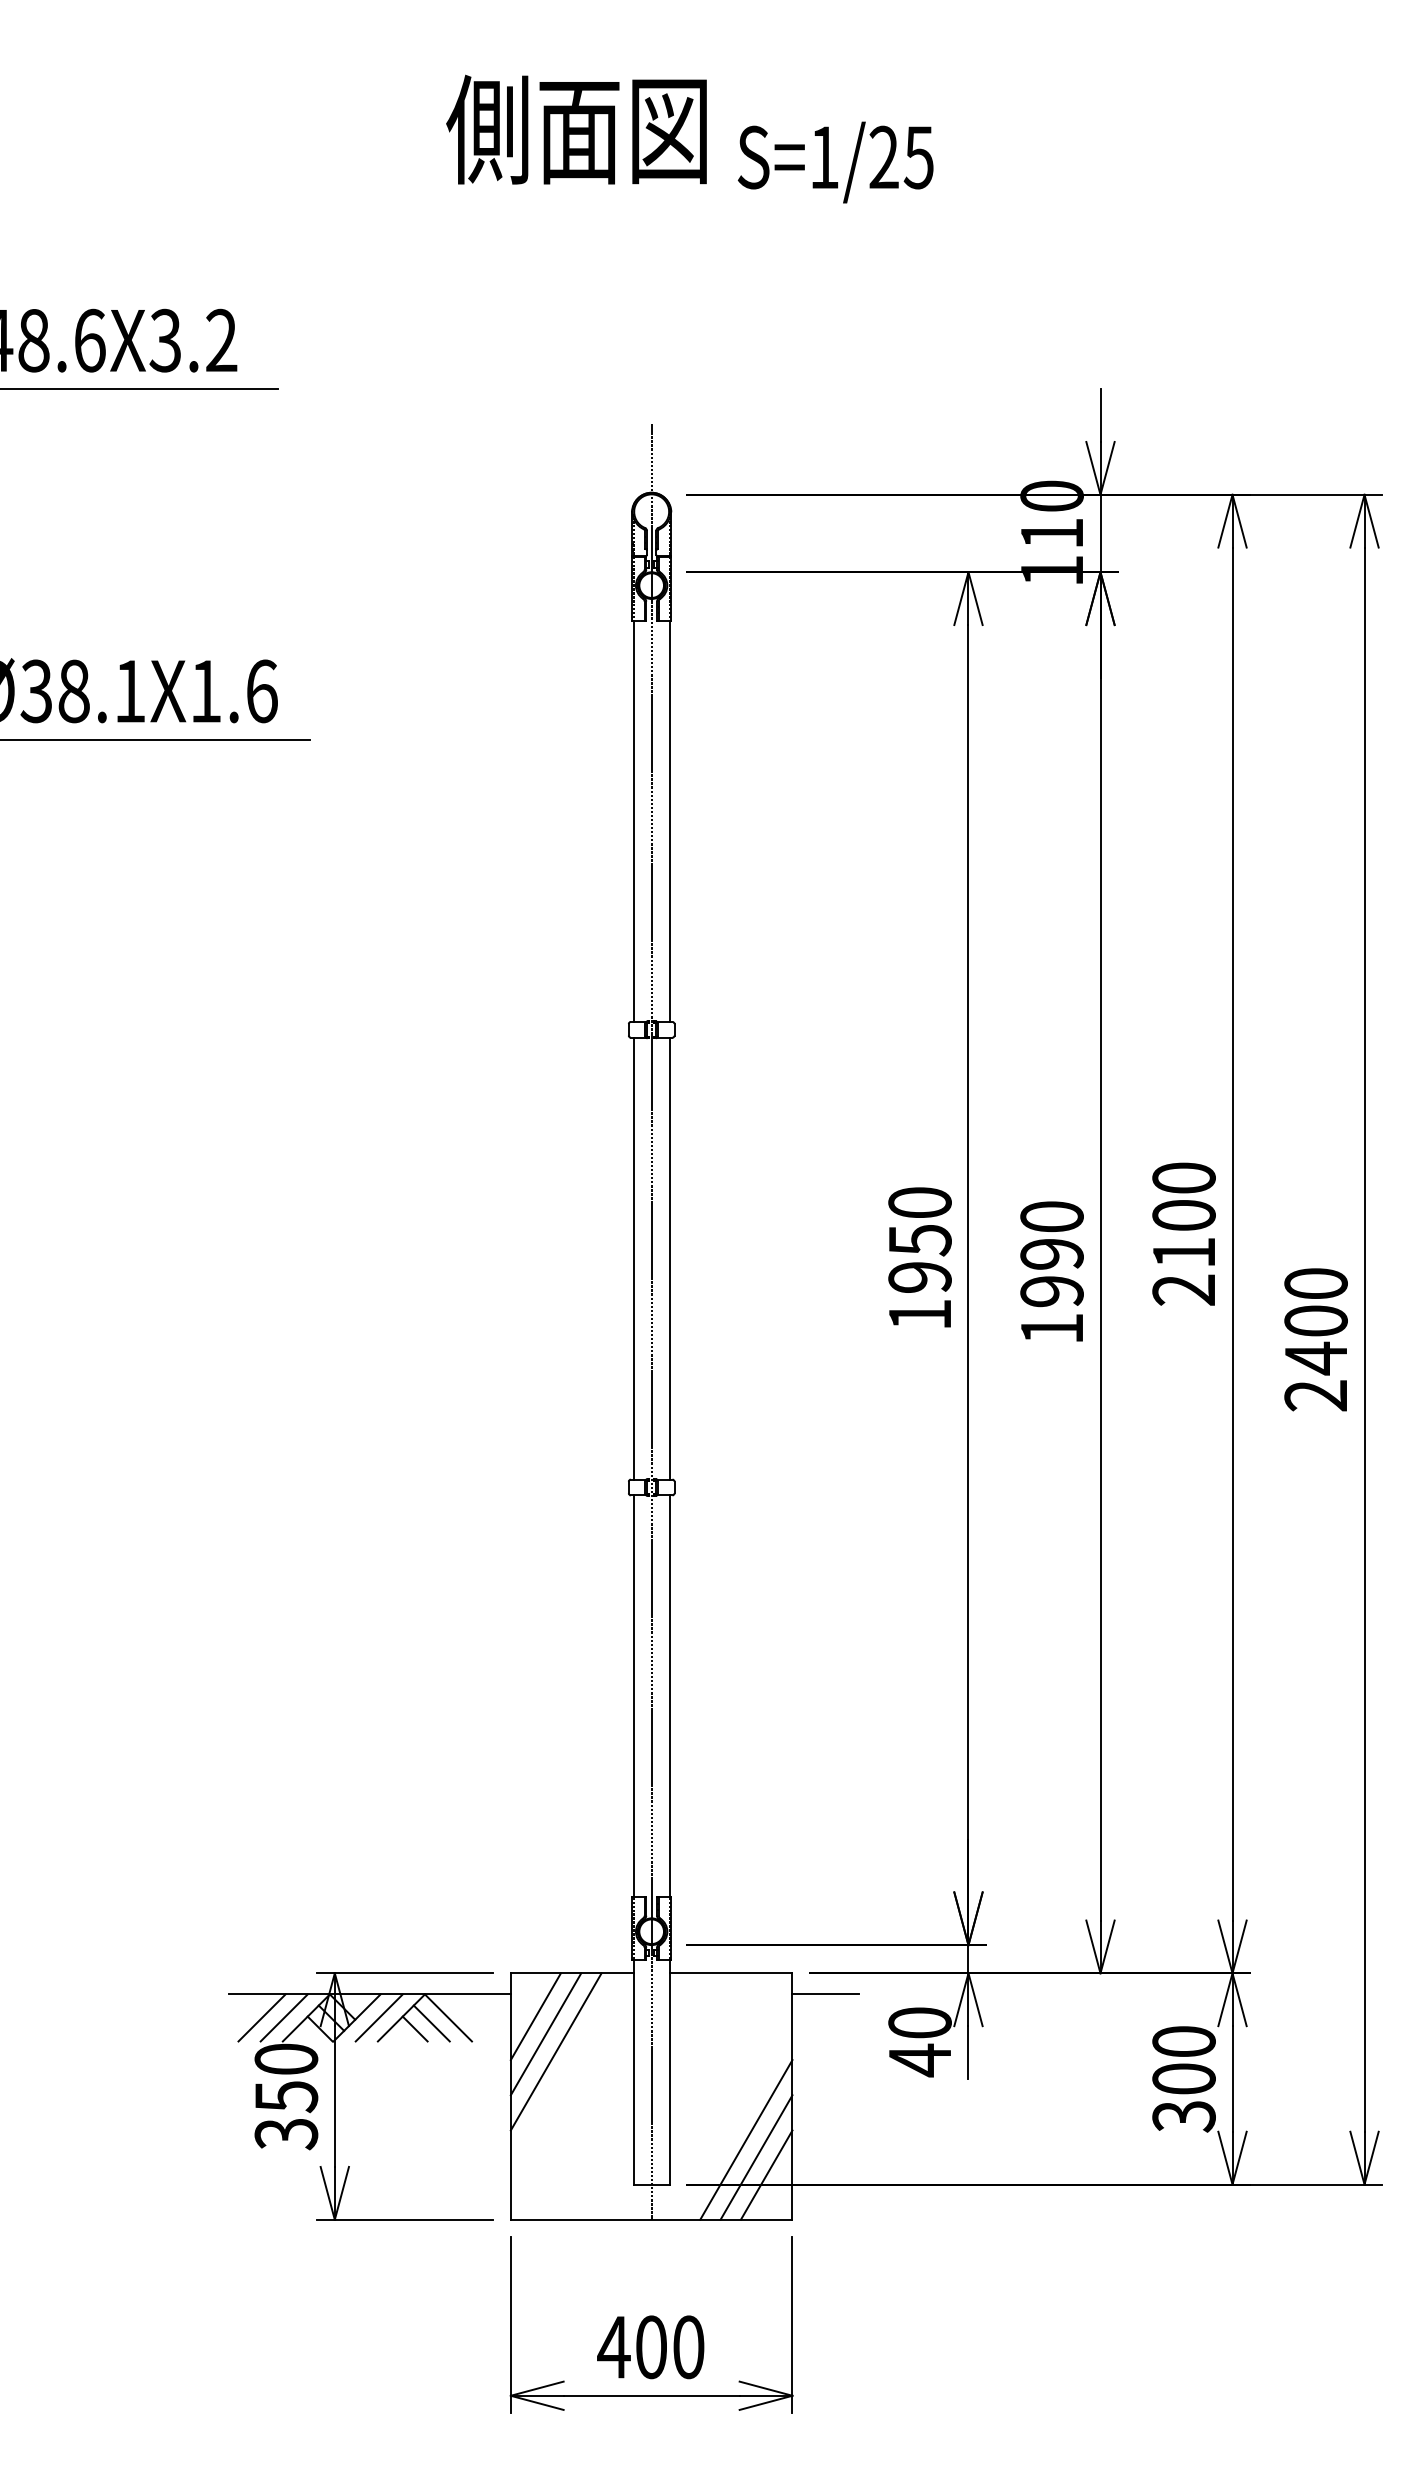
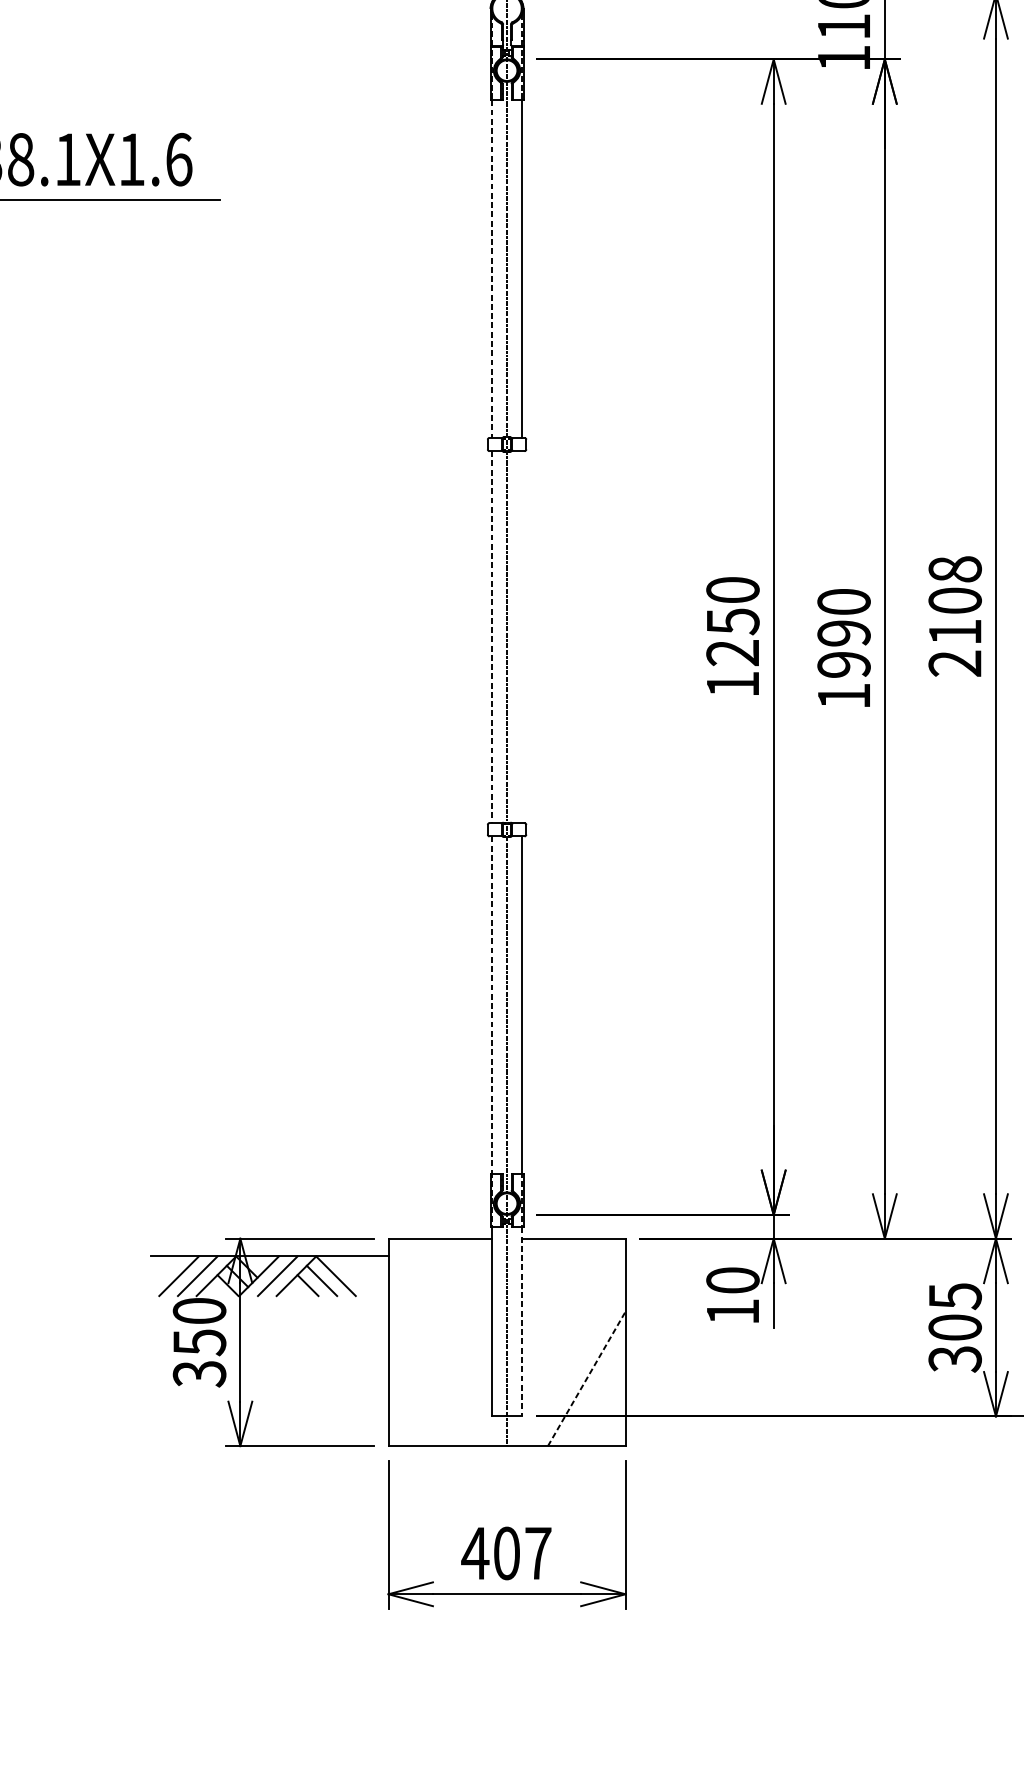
line: (633, 821) -> (491, 269), solid -> dashed
text: (1183, 1177) -> (954, 568), 2100 -> 2108
line: (633, 1258) -> (491, 637), solid -> dashed
line: (669, 1258) -> (522, 637), removed
text: (919, 1277) -> (732, 653), 1950 -> 1250
line: (633, 1695) -> (491, 1004), solid -> dashed
line: (825, 1994) -> (653, 1256), removed
line: (535, 2016) -> (409, 1275), removed
line: (545, 2034) -> (417, 1290), removed
text: (1183, 2042) -> (954, 1296), 300 -> 305
line: (555, 2051) -> (426, 1304), removed
text: (919, 2060) -> (732, 1312), 40 -> 10
line: (669, 2072) -> (522, 1322), solid -> dashed
line: (746, 2139) -> (586, 1378), solid -> dashed
line: (756, 2157) -> (595, 1393), removed
line: (766, 2174) -> (603, 1408), removed
text: (688, 2347) -> (538, 1553), 400 -> 407

